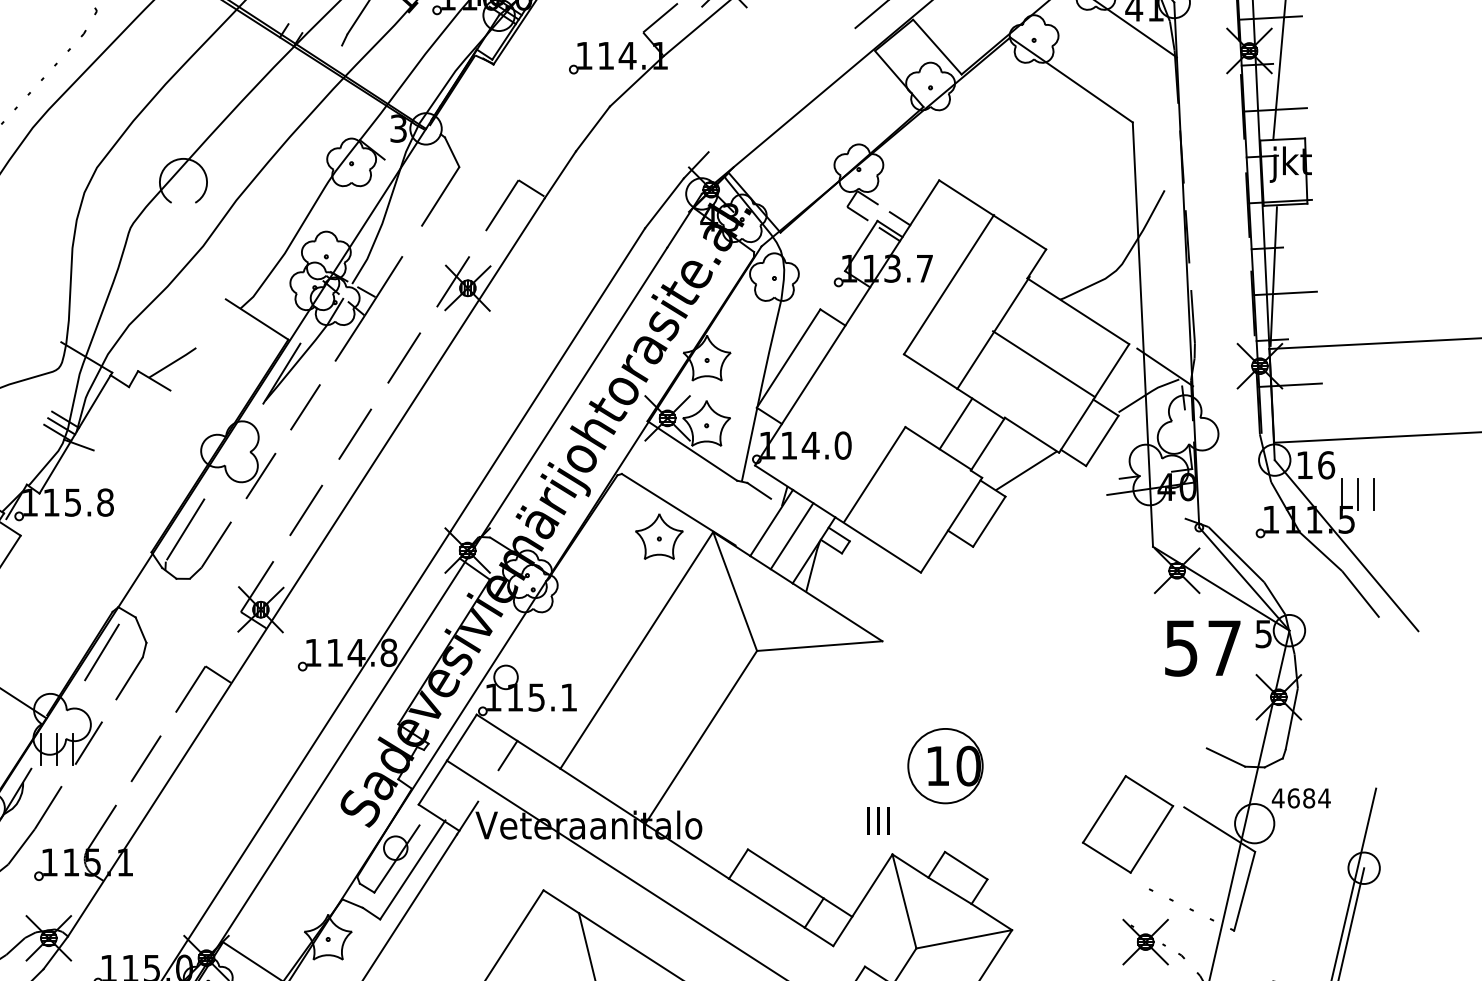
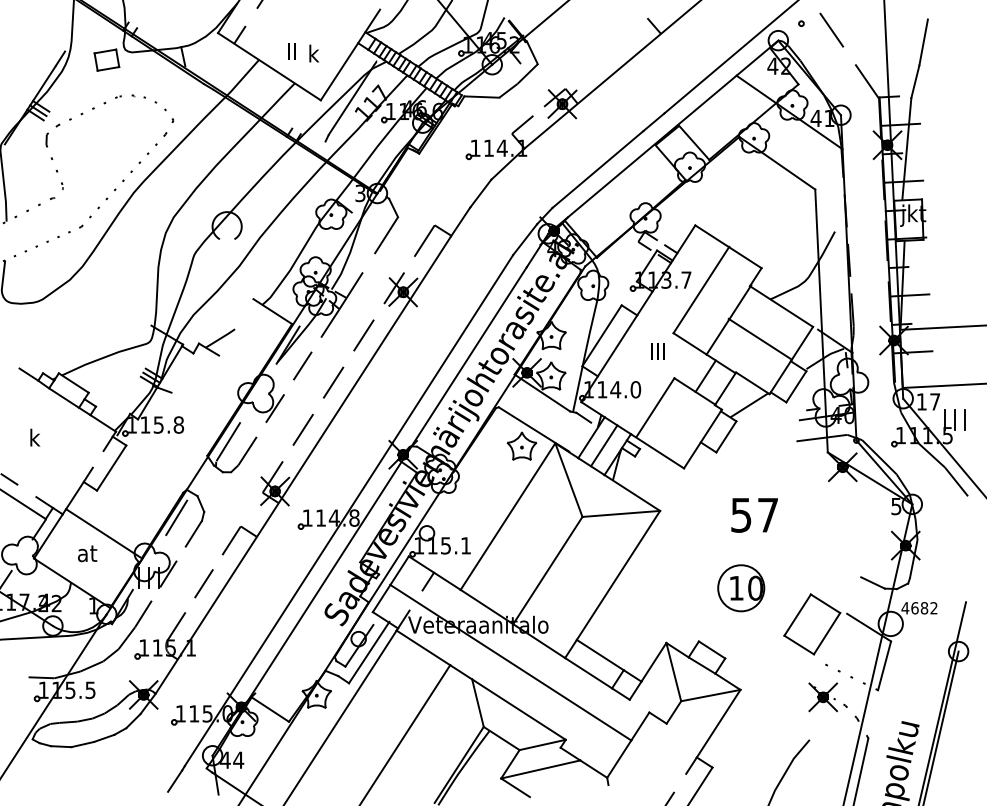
line: (781, 90) -> (597, 169), added
text: (1326, 464) -> (935, 401), 16 -> 17
line: (1142, 522) -> (821, 437), added
text: (1202, 648) -> (754, 515), moved
line: (815, 743) -> (618, 574), added
part: (945, 766) -> (741, 588), moved
text: (1323, 798) -> (933, 608), 4684 -> 4682
text: (878, 821) -> (657, 351), moved
line: (500, 861) -> (423, 647), added

